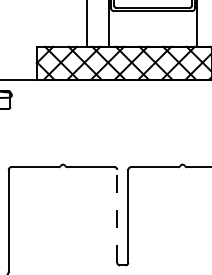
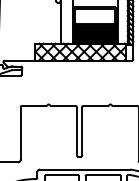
fill: (151, 27) -> (94, 33), added
line: (116, 216) -> (76, 131), dashed -> solid

